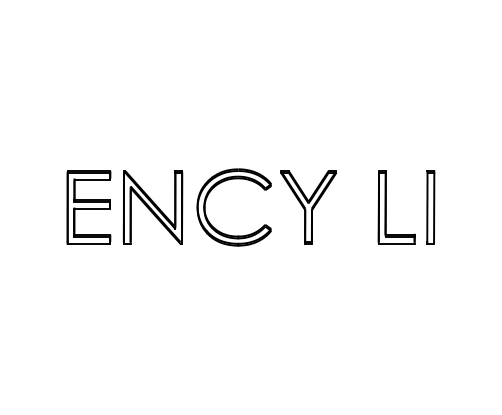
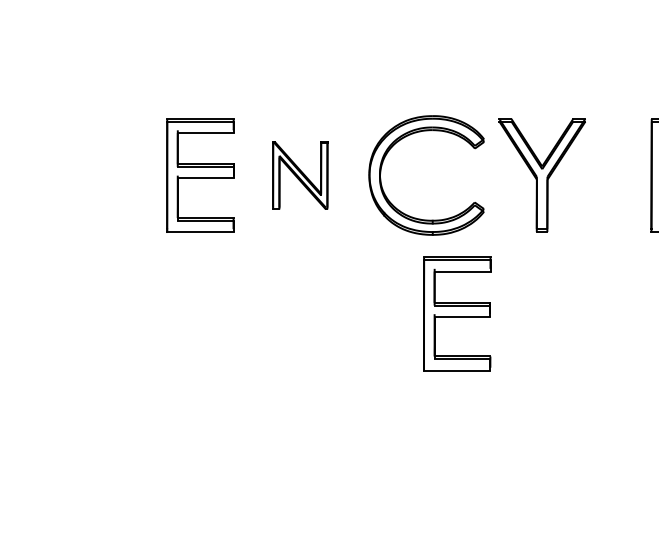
part: (153, 207) -> (300, 175), size x0.6
part: (253, 296) -> (456, 314), added

